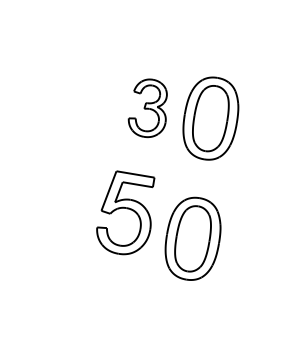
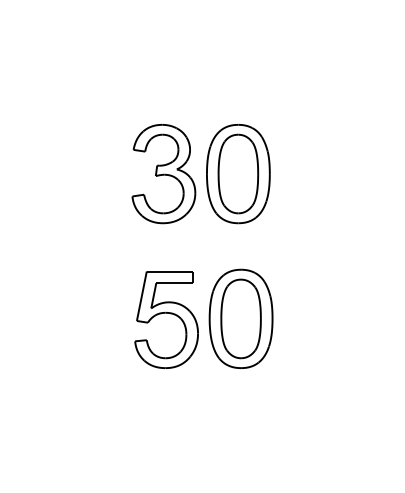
part: (148, 108) -> (163, 174), size x1.43
part: (126, 213) -> (166, 319), moved

